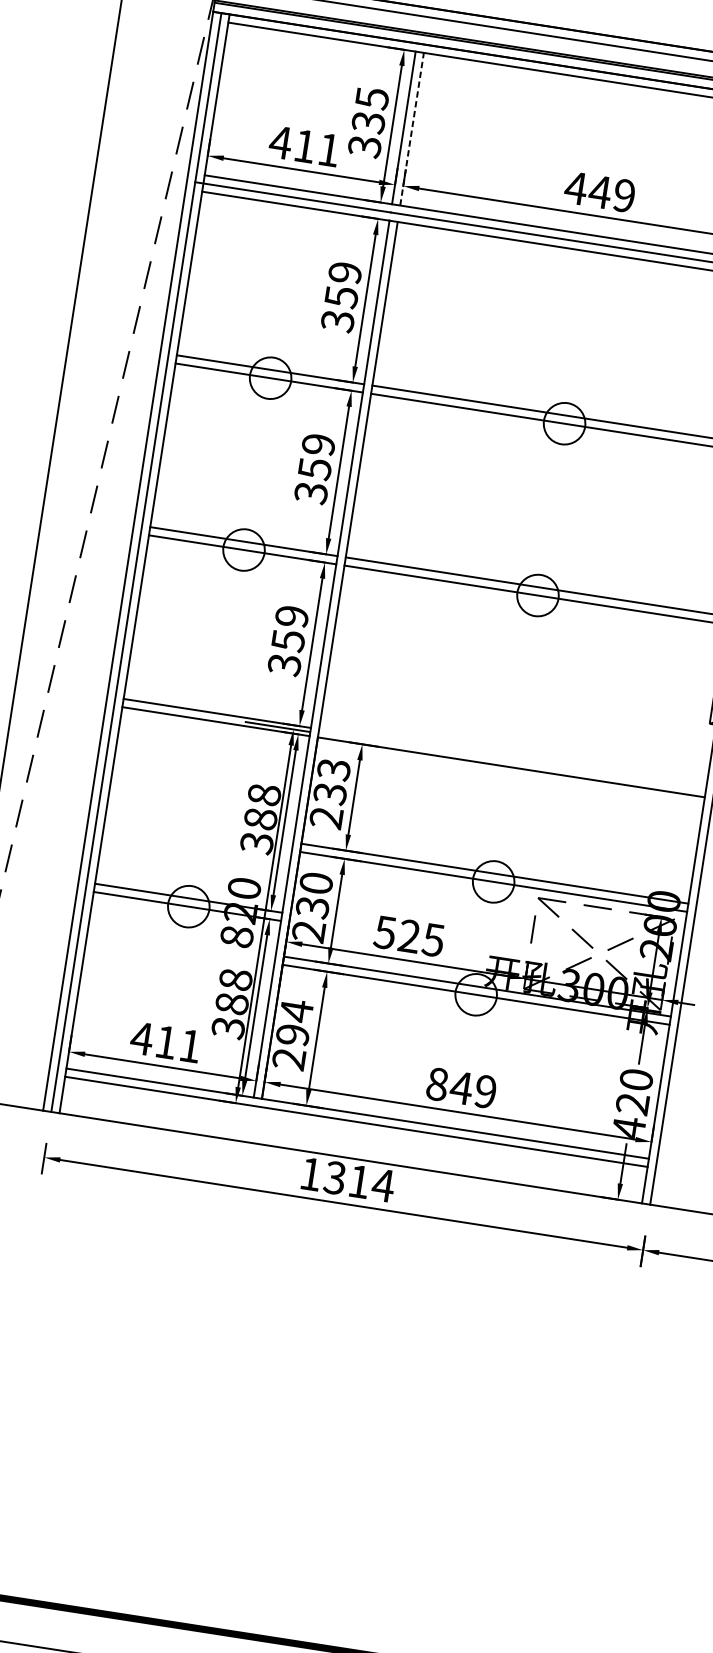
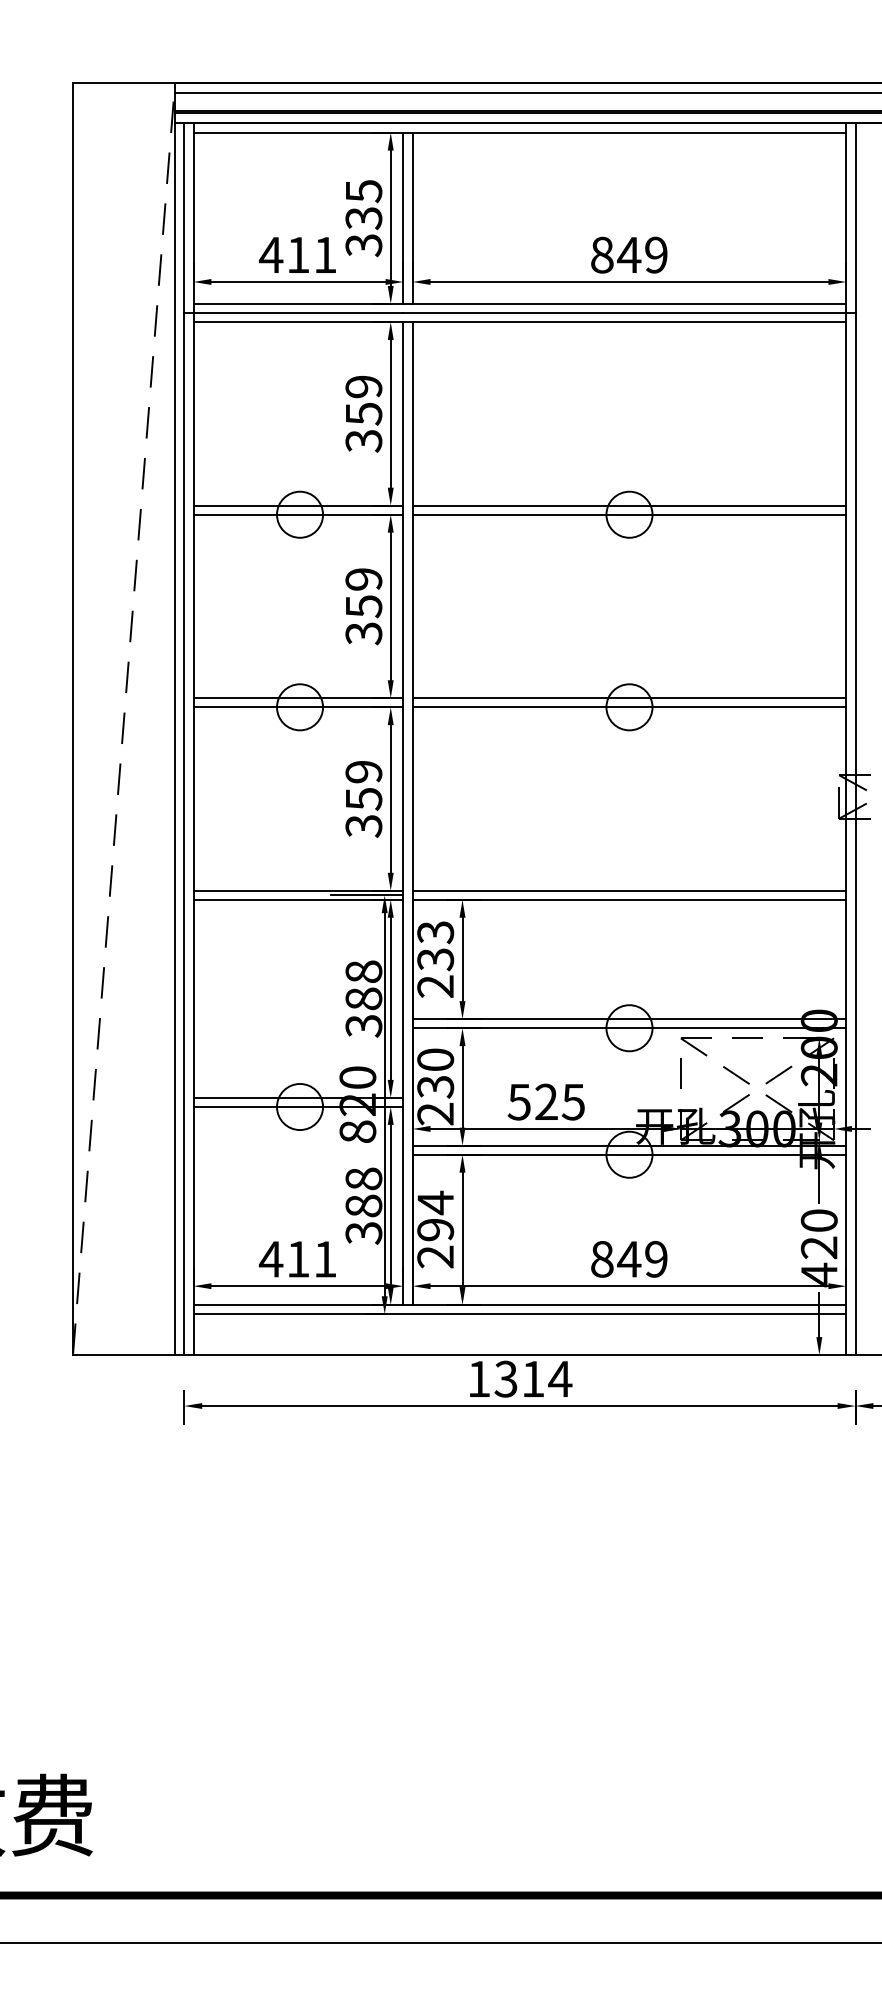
line: (411, 129) -> (412, 218), dashed -> solid
text: (575, 187) -> (601, 254), 449 -> 849
line: (512, 759) -> (629, 890), added

